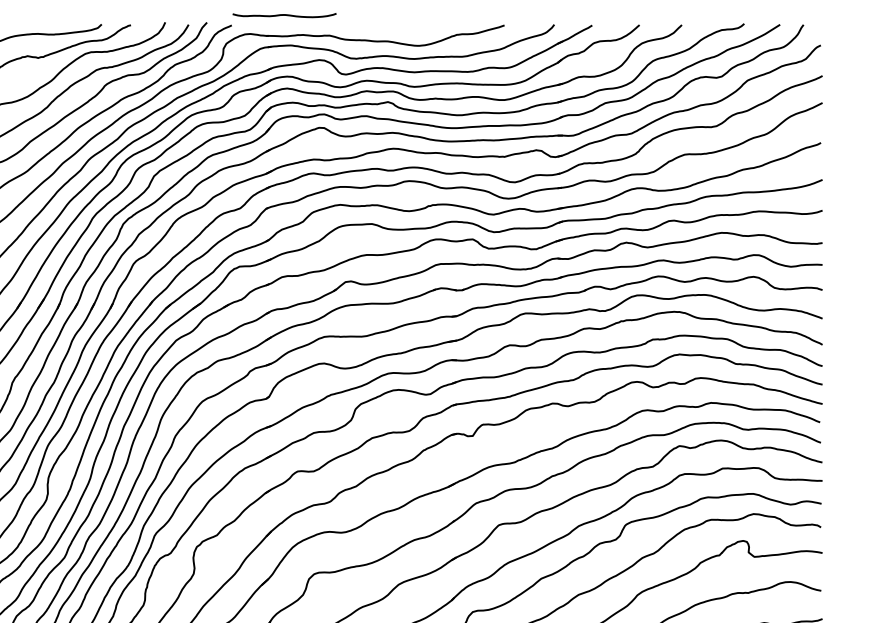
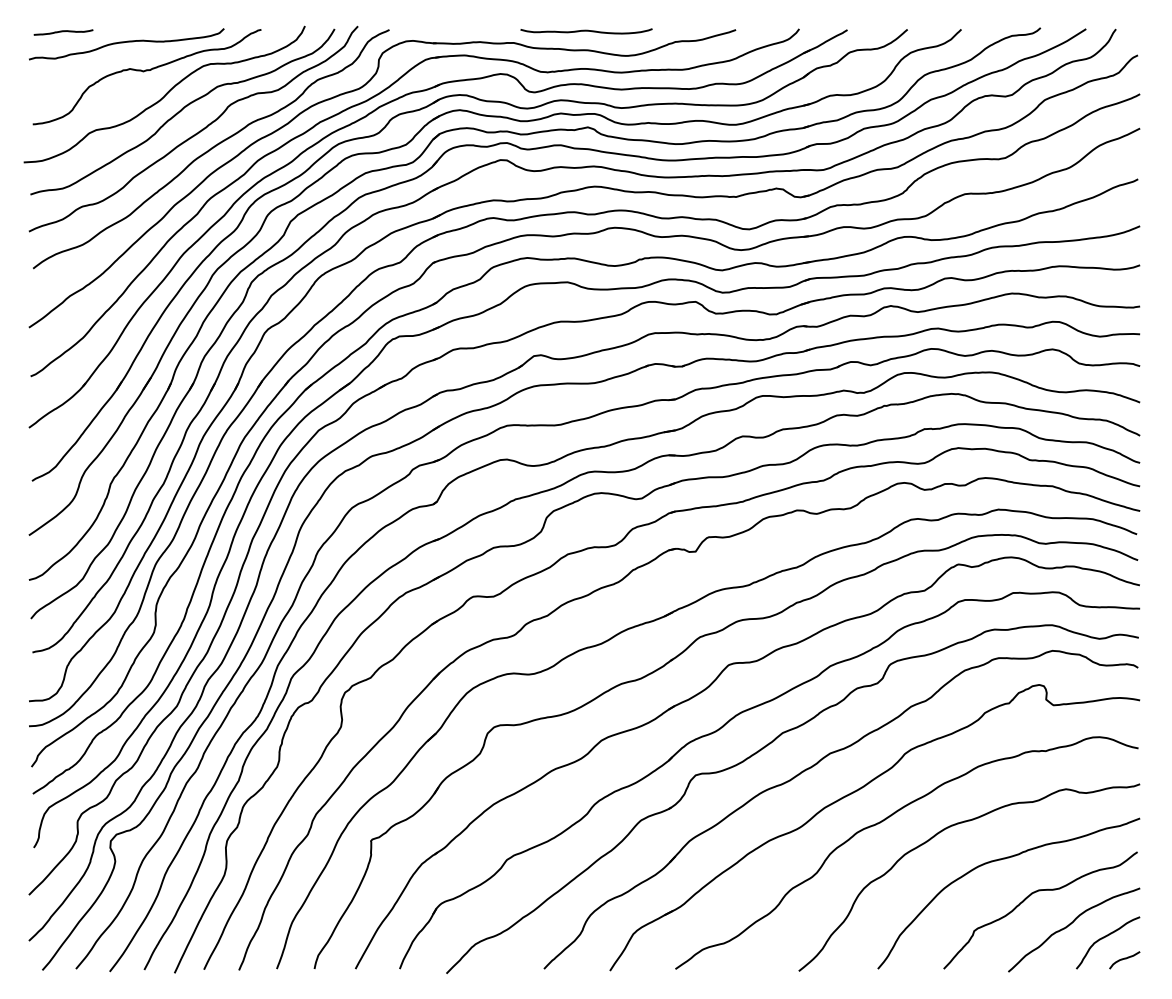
curve: (284, 15) -> (586, 31), moved

